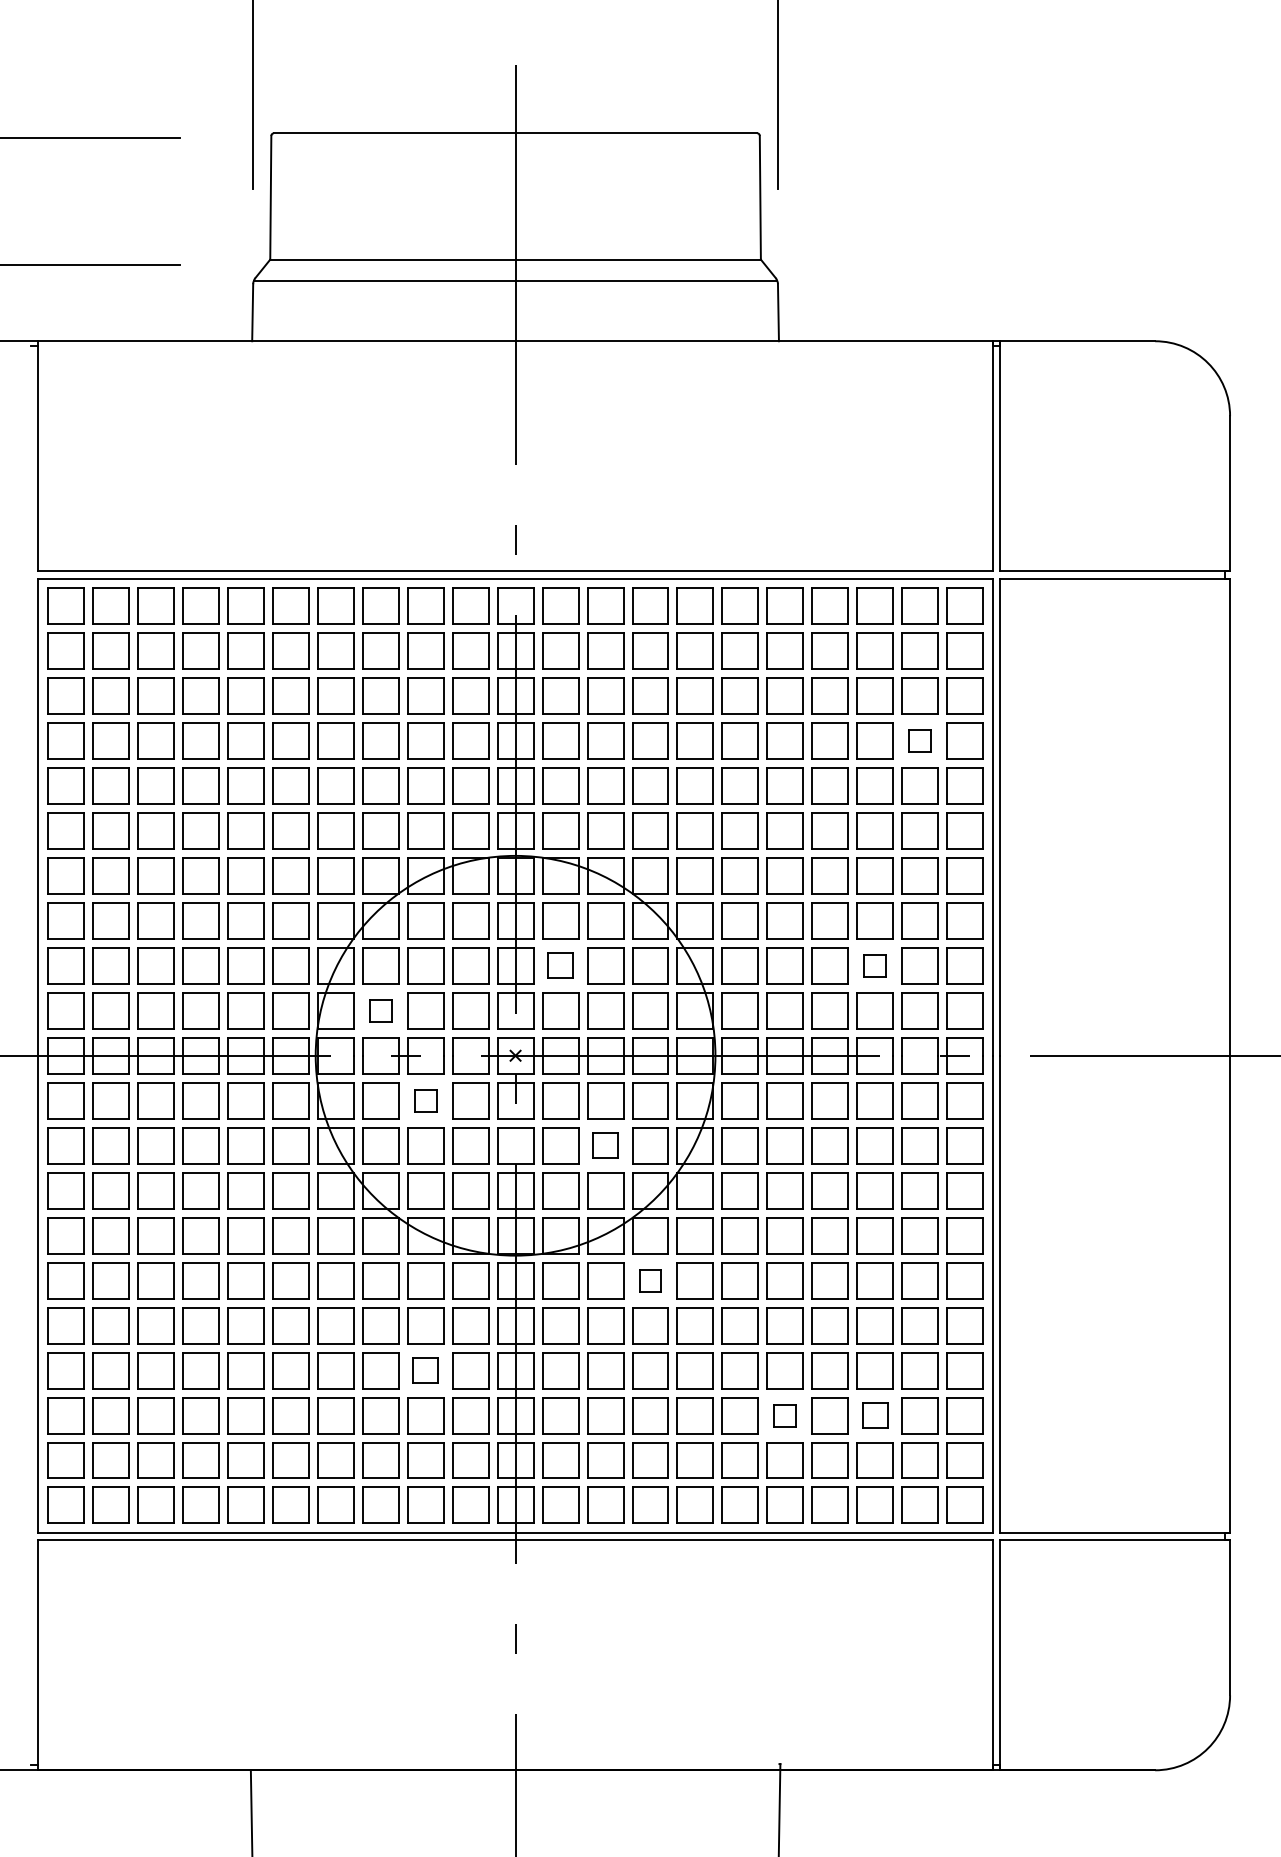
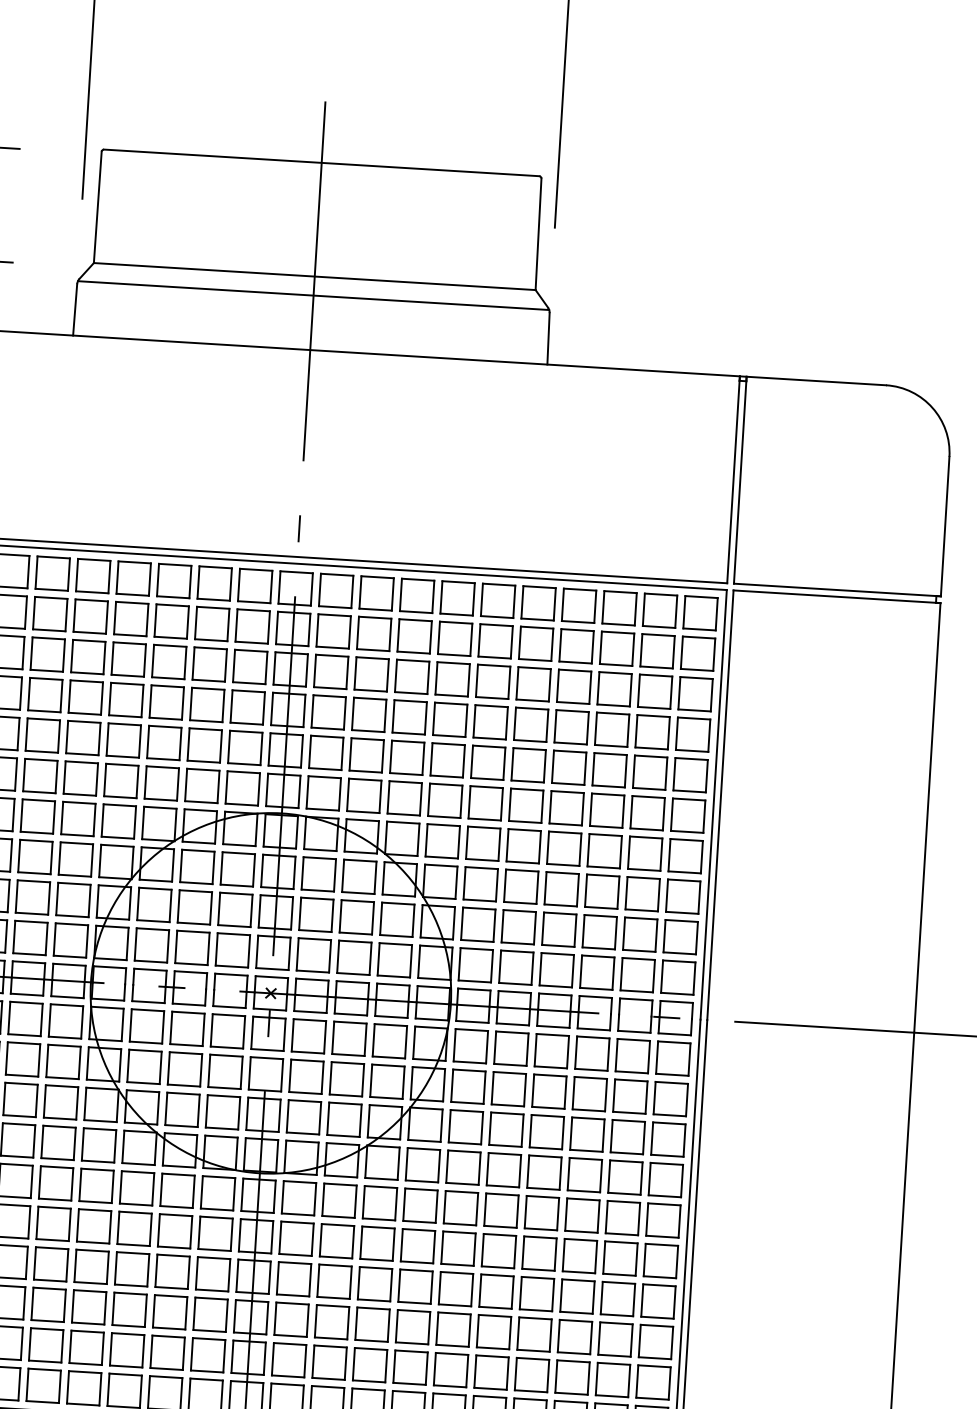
part: (919, 740) -> (651, 731), size x1.67
part: (560, 965) -> (316, 914), size x1.43
part: (874, 965) -> (599, 931), size x1.67
part: (380, 1010) -> (151, 945), size x1.67
part: (425, 1100) -> (187, 1028), size x1.67
part: (605, 1145) -> (346, 1079), size x1.43
part: (650, 1280) -> (380, 1203), size x1.67
part: (425, 1370) -> (172, 1271), size x1.43
part: (784, 1415) -> (493, 1332), size x1.67
part: (874, 1415) -> (574, 1337), size x1.43

